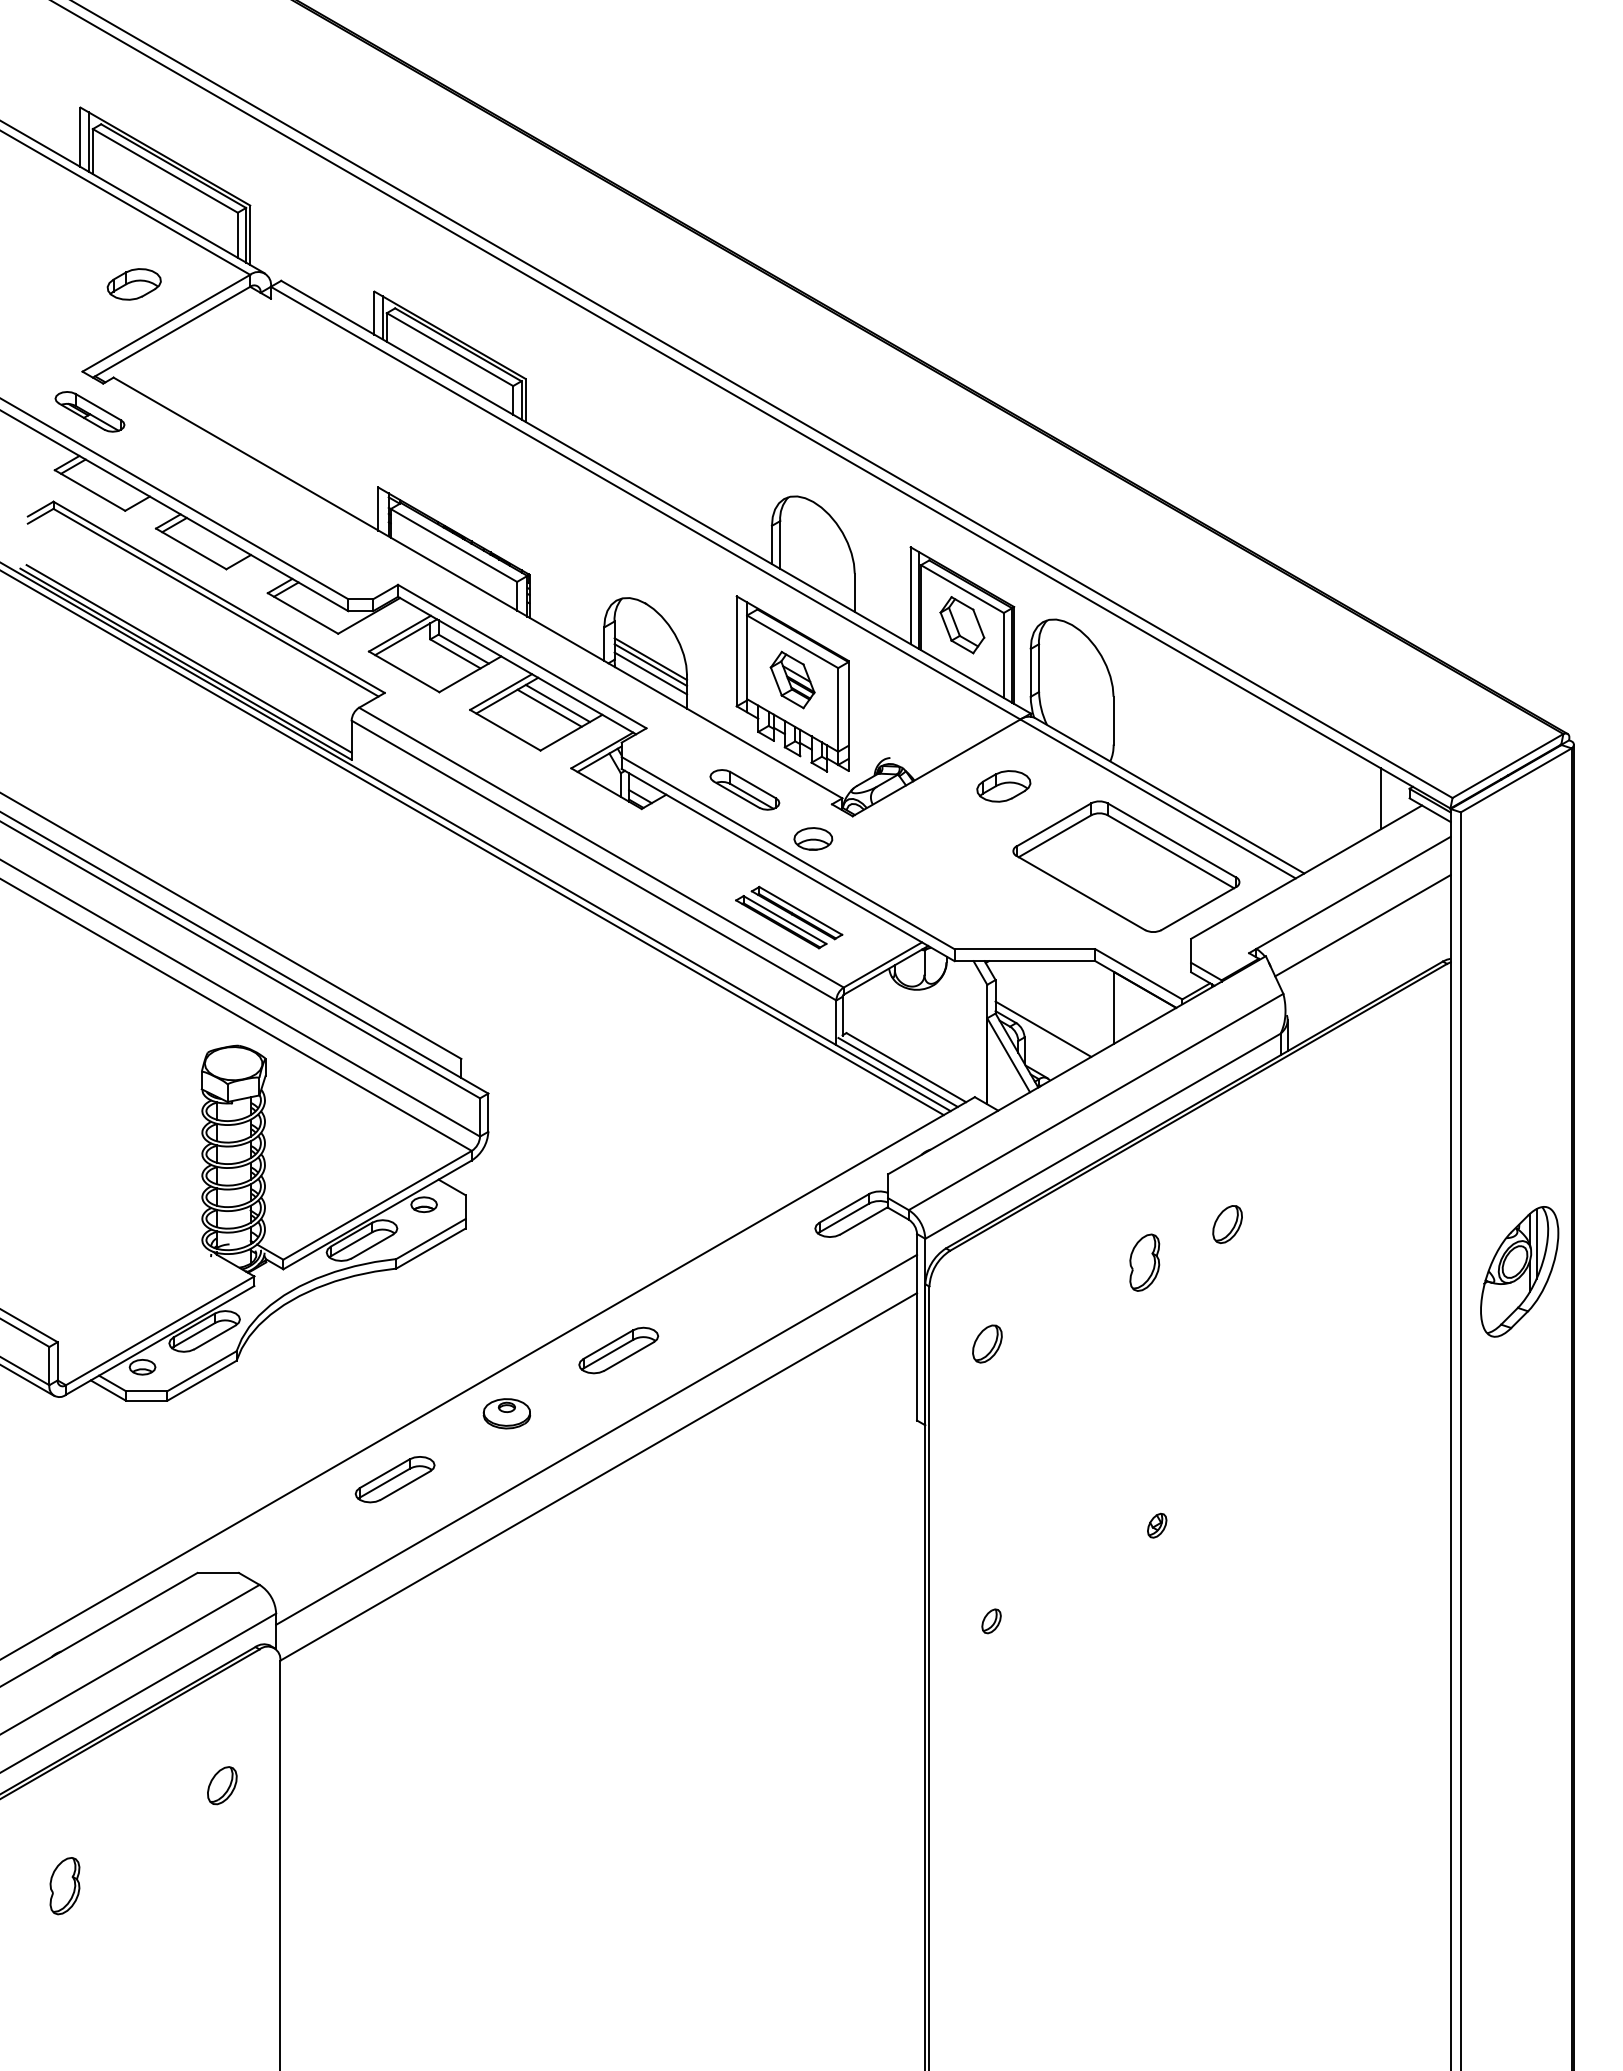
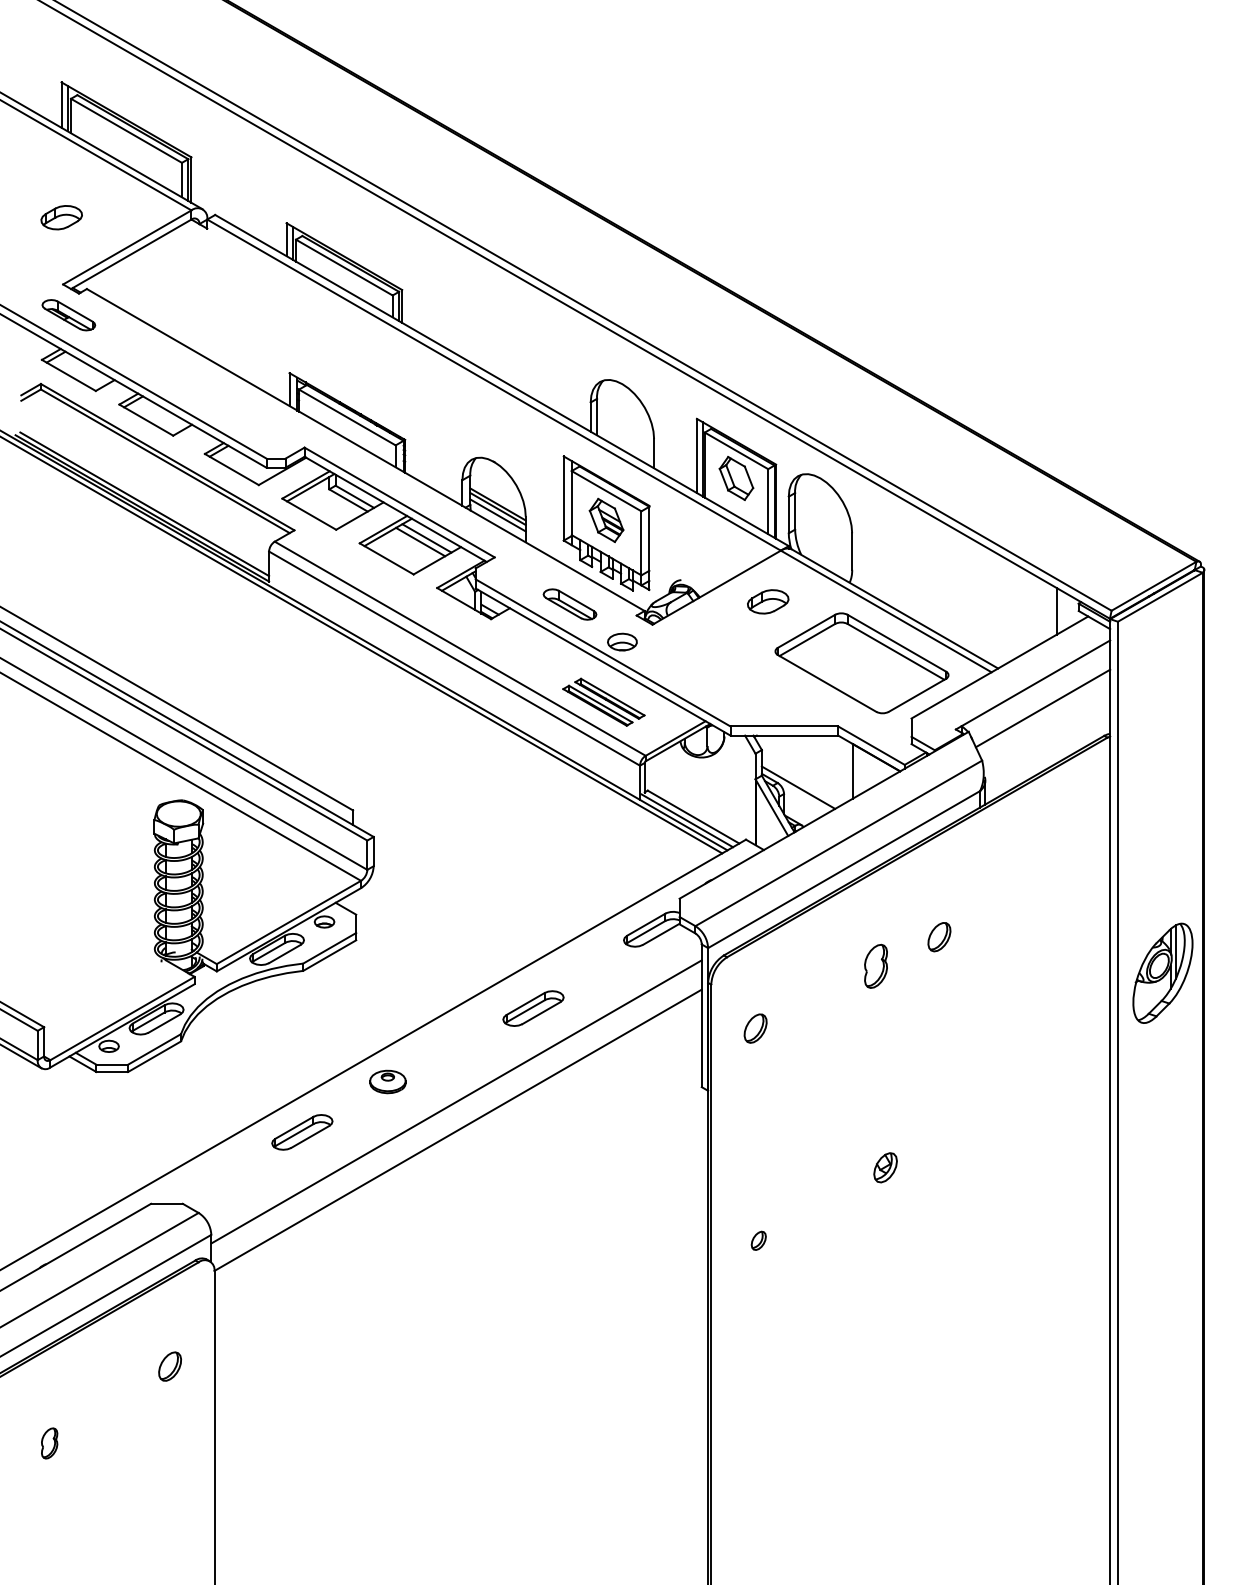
part: (133, 284) -> (61, 217), moved
part: (618, 1350) -> (533, 1008), moved
part: (1157, 1525) -> (885, 1167), size x1.6
part: (64, 1886) -> (49, 1443), size x0.7

